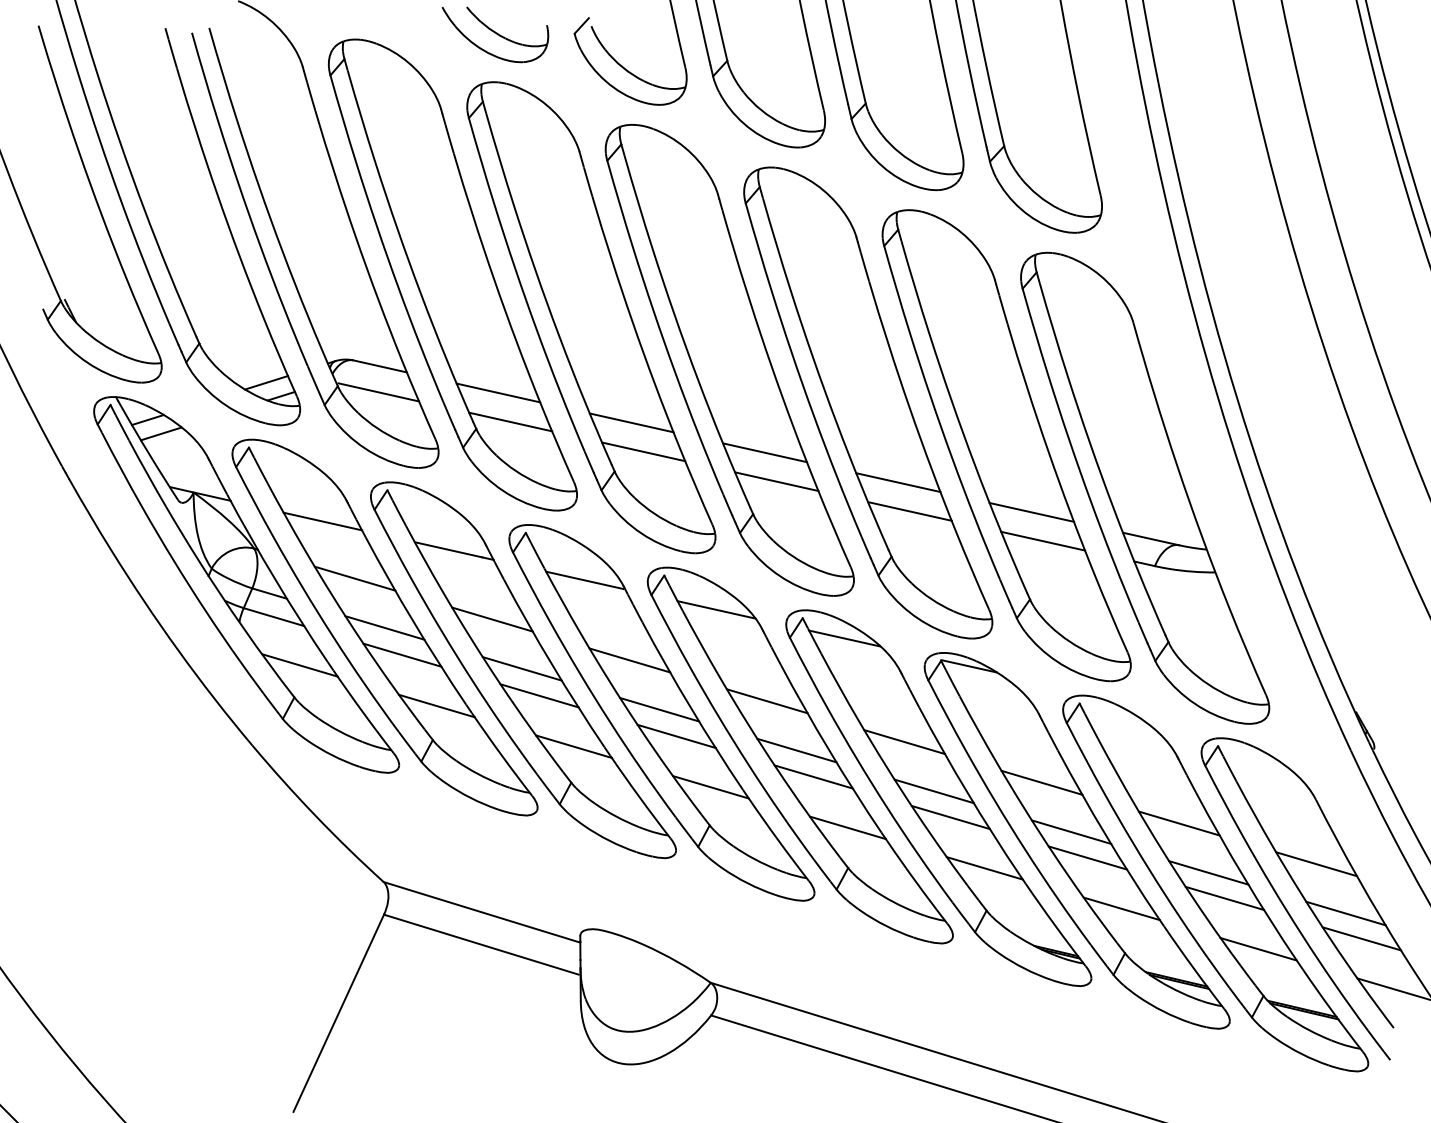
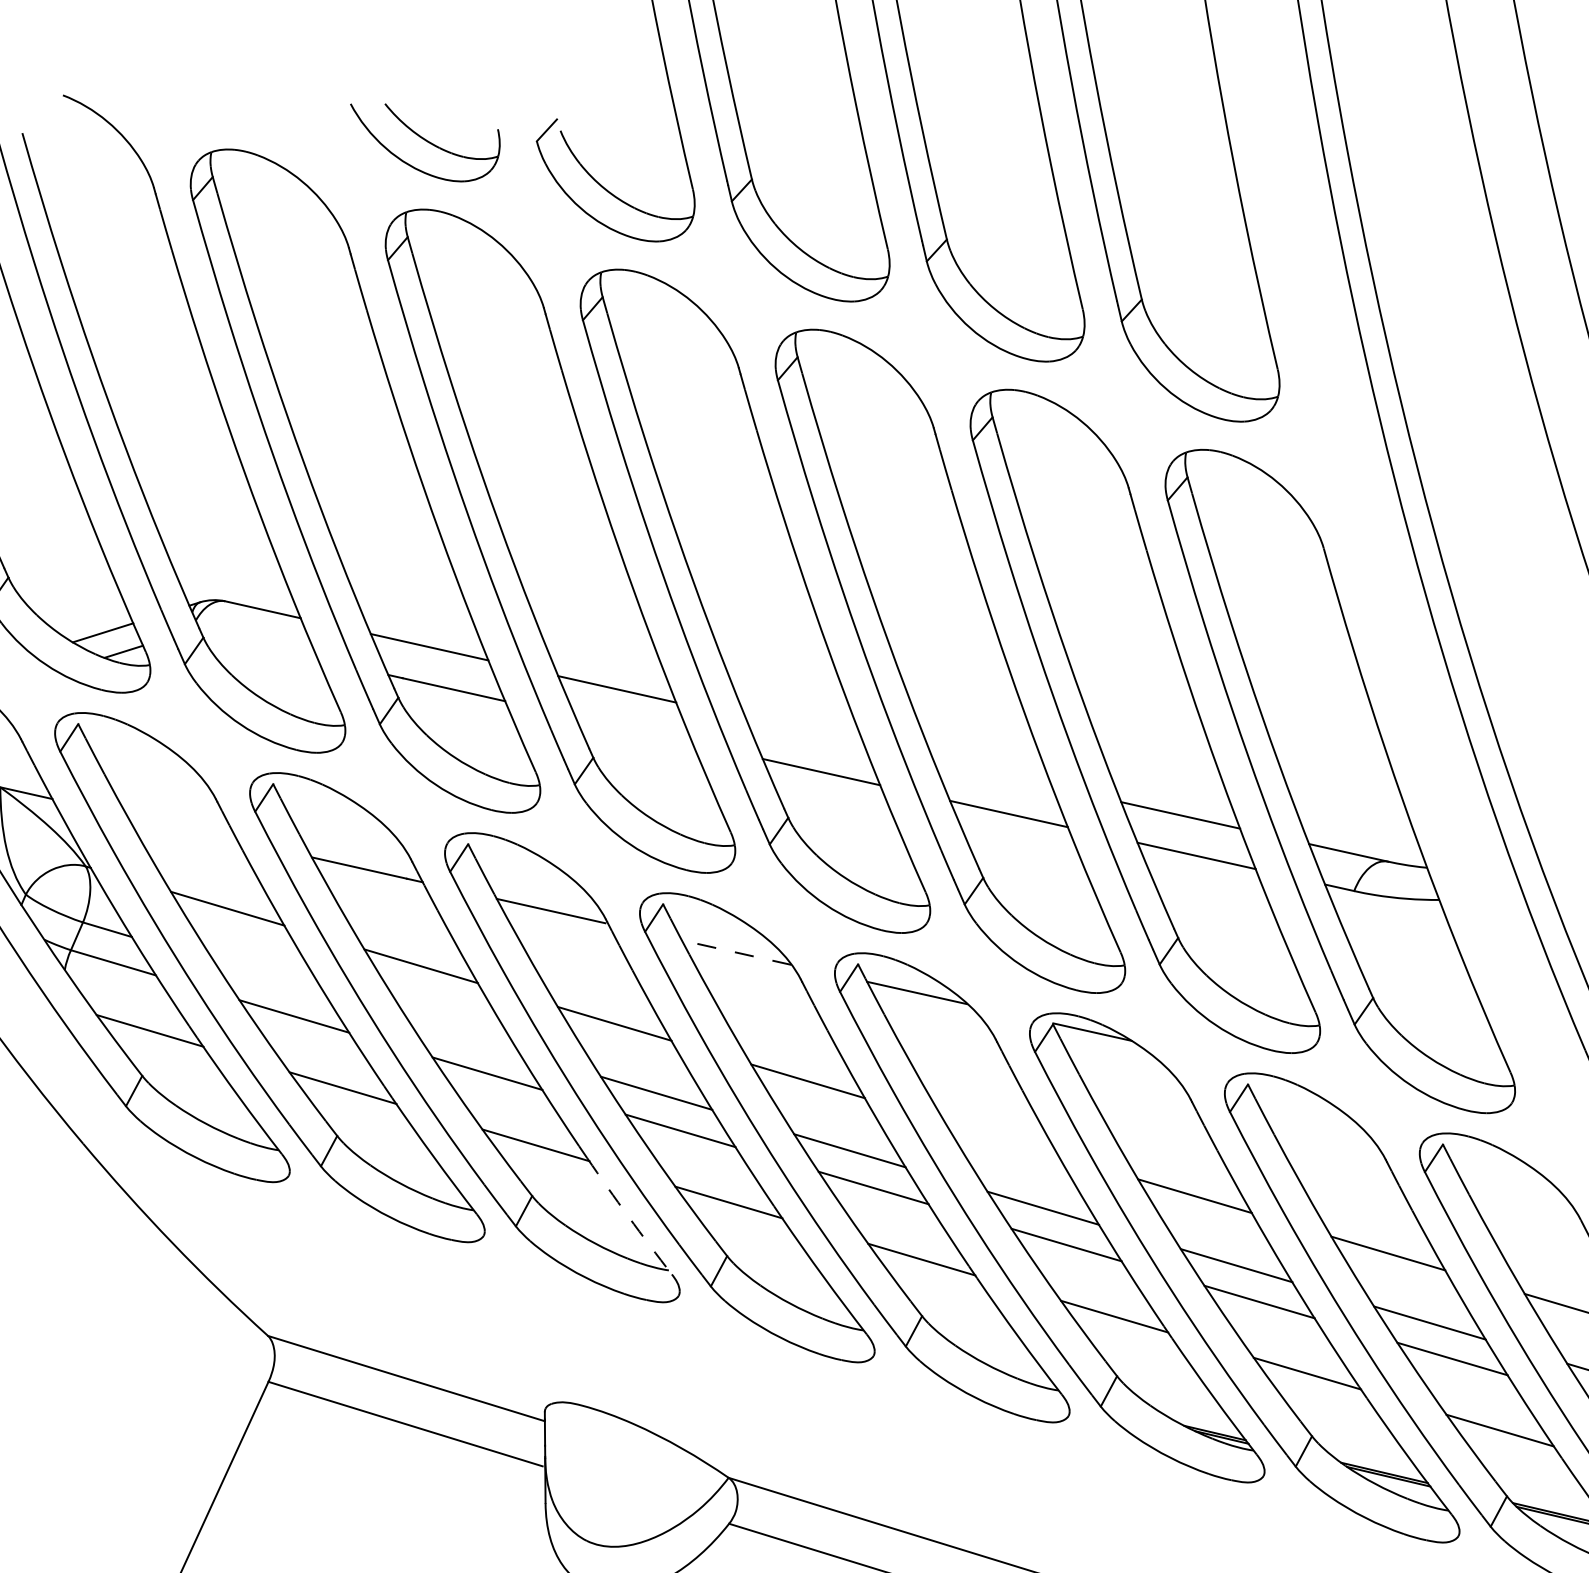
line: (378, 392) -> (260, 646), removed
line: (643, 451) -> (633, 729), removed
line: (765, 452) -> (805, 731), removed
line: (898, 482) -> (992, 773), removed
line: (322, 521) -> (181, 828), removed
line: (716, 609) -> (736, 952), solid -> dashed
line: (384, 627) -> (269, 977), removed
line: (521, 668) -> (462, 1035), removed
line: (904, 742) -> (1001, 1139), removed
arc: (639, 797) -> (628, 1216), solid -> dashed

